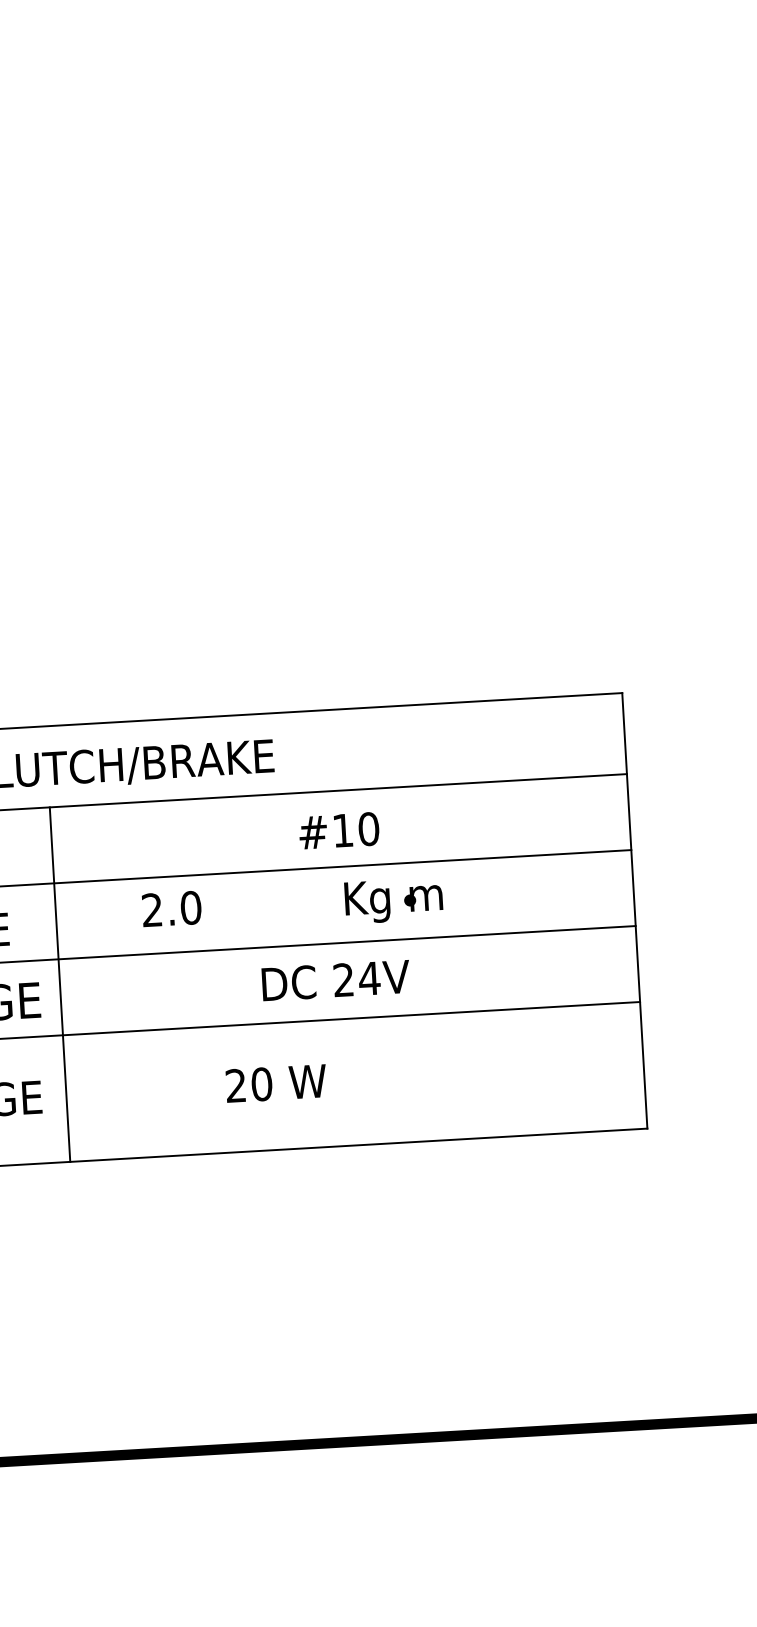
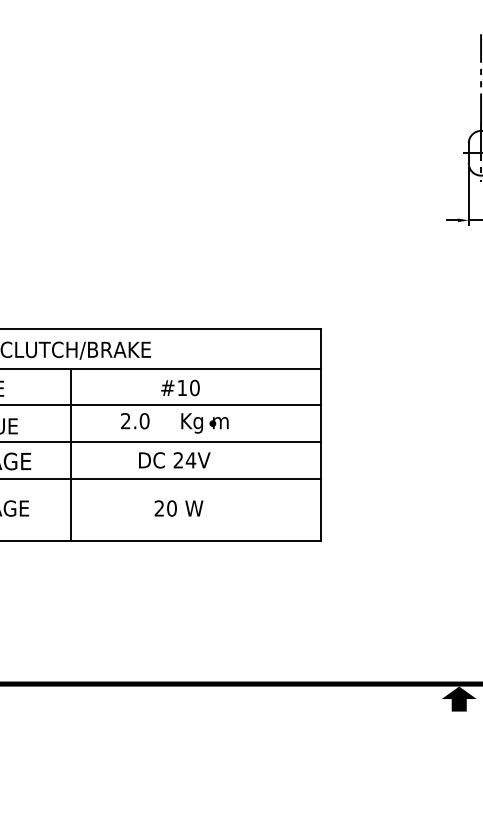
text: (172, 909) -> (135, 421), moved
line: (60, 984) -> (71, 454), moved
text: (275, 1083) -> (178, 508), moved

